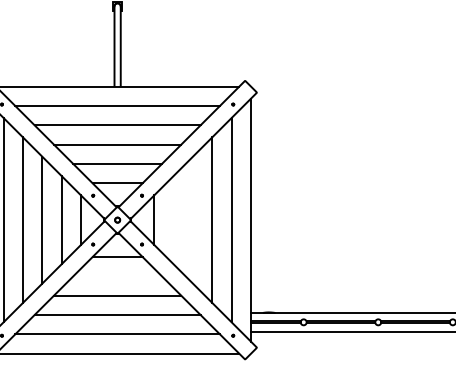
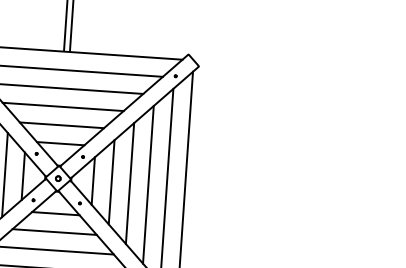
line: (173, 219) -> (111, 181), added
line: (193, 219) -> (130, 182), added
line: (117, 276) -> (54, 232), added

